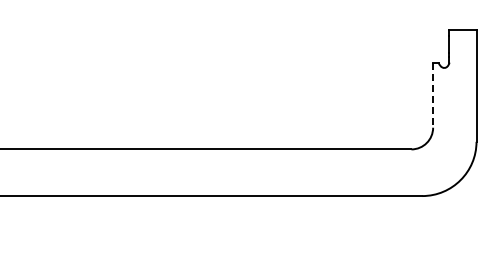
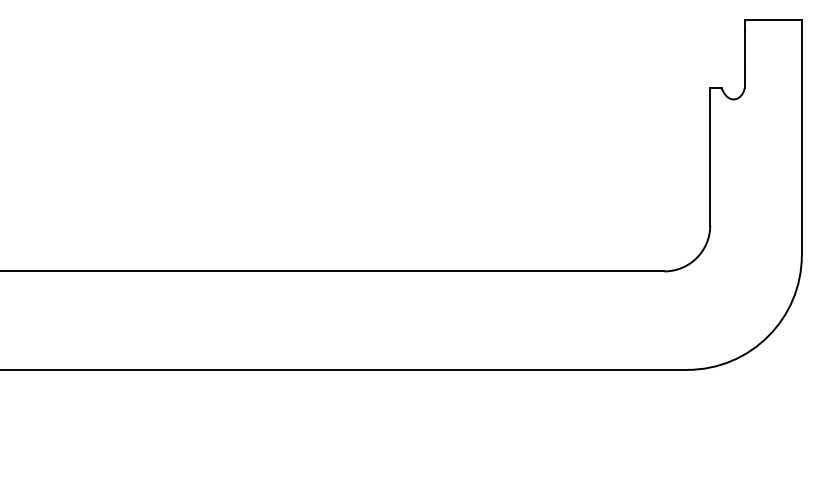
line: (433, 95) -> (711, 157), dashed -> solid

